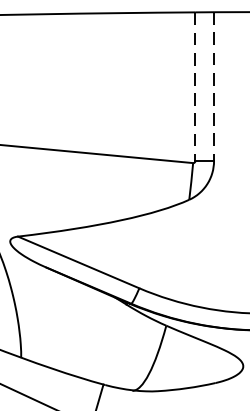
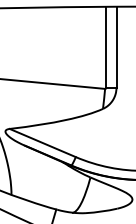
line: (195, 87) -> (106, 47), dashed -> solid
line: (214, 87) -> (116, 47), dashed -> solid

